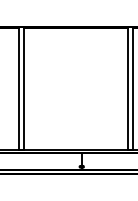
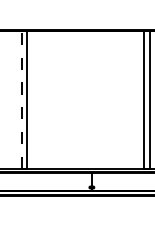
line: (19, 88) -> (21, 99), solid -> dashed

